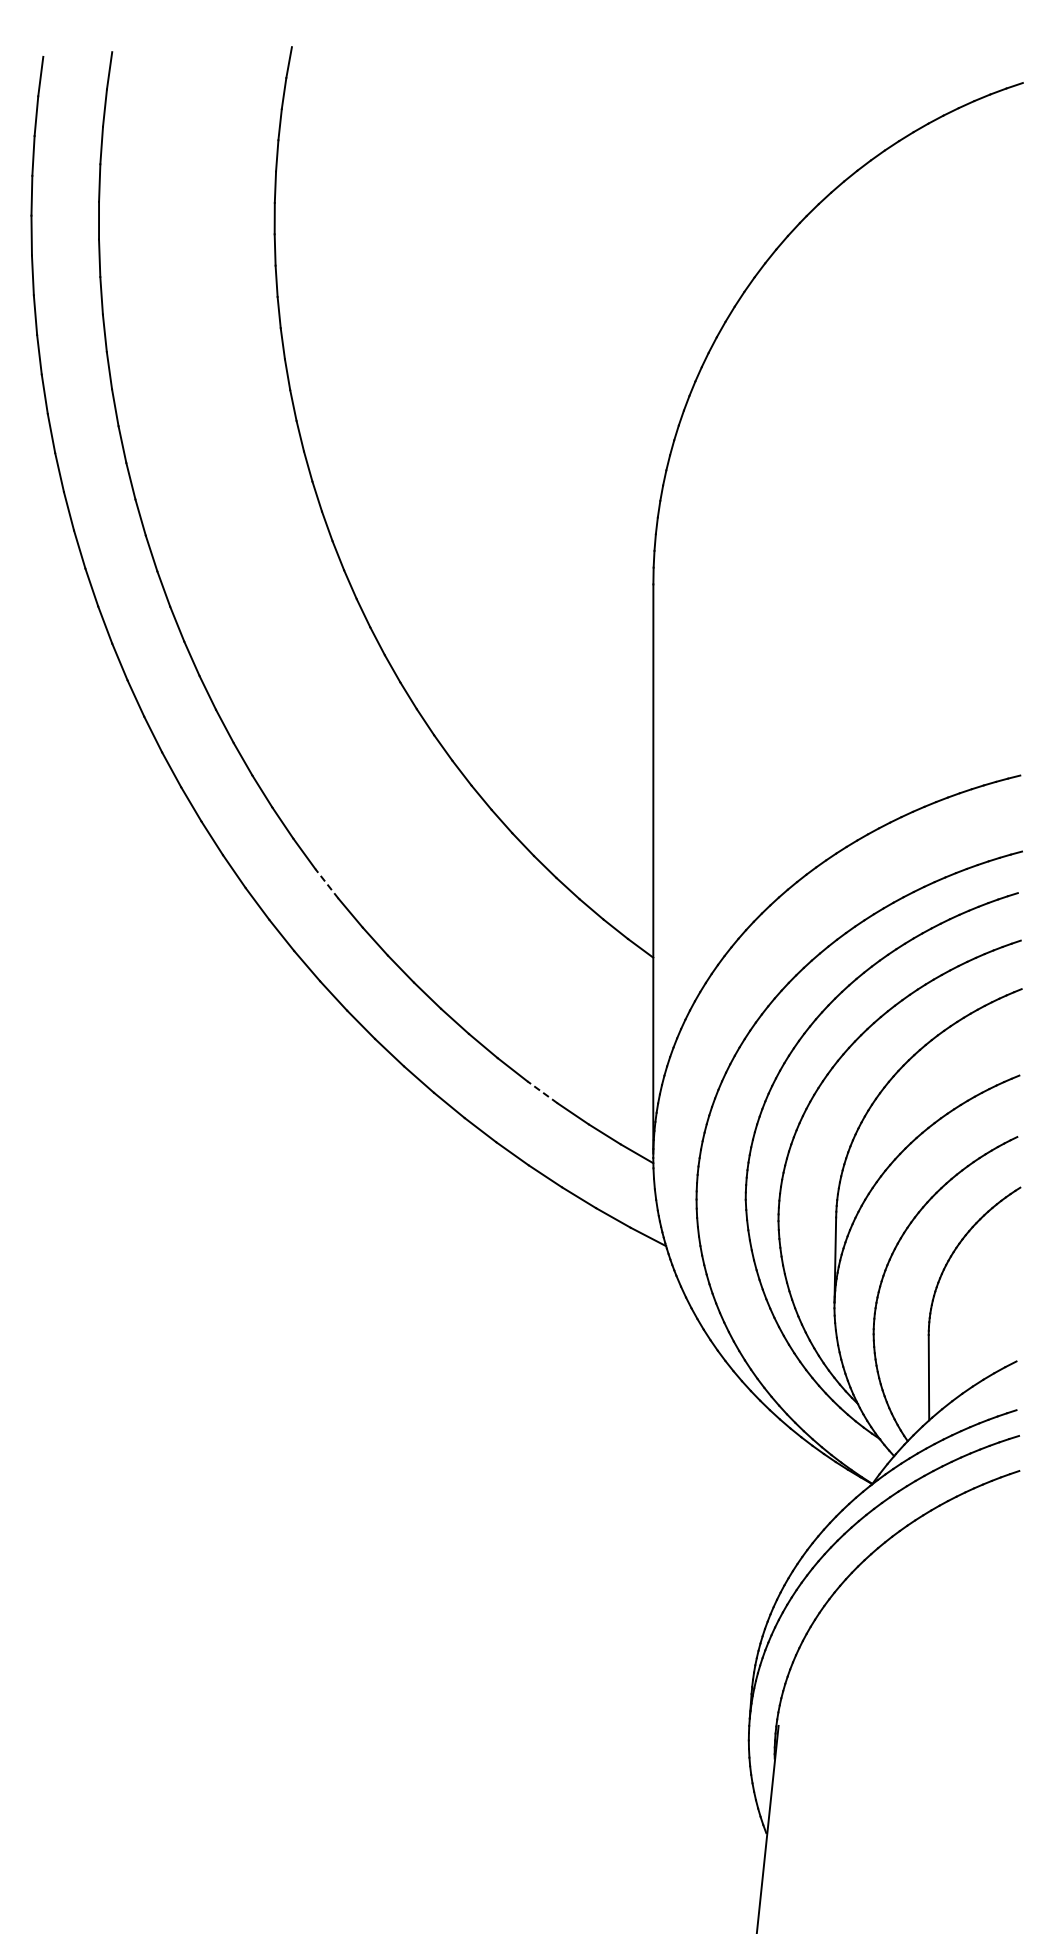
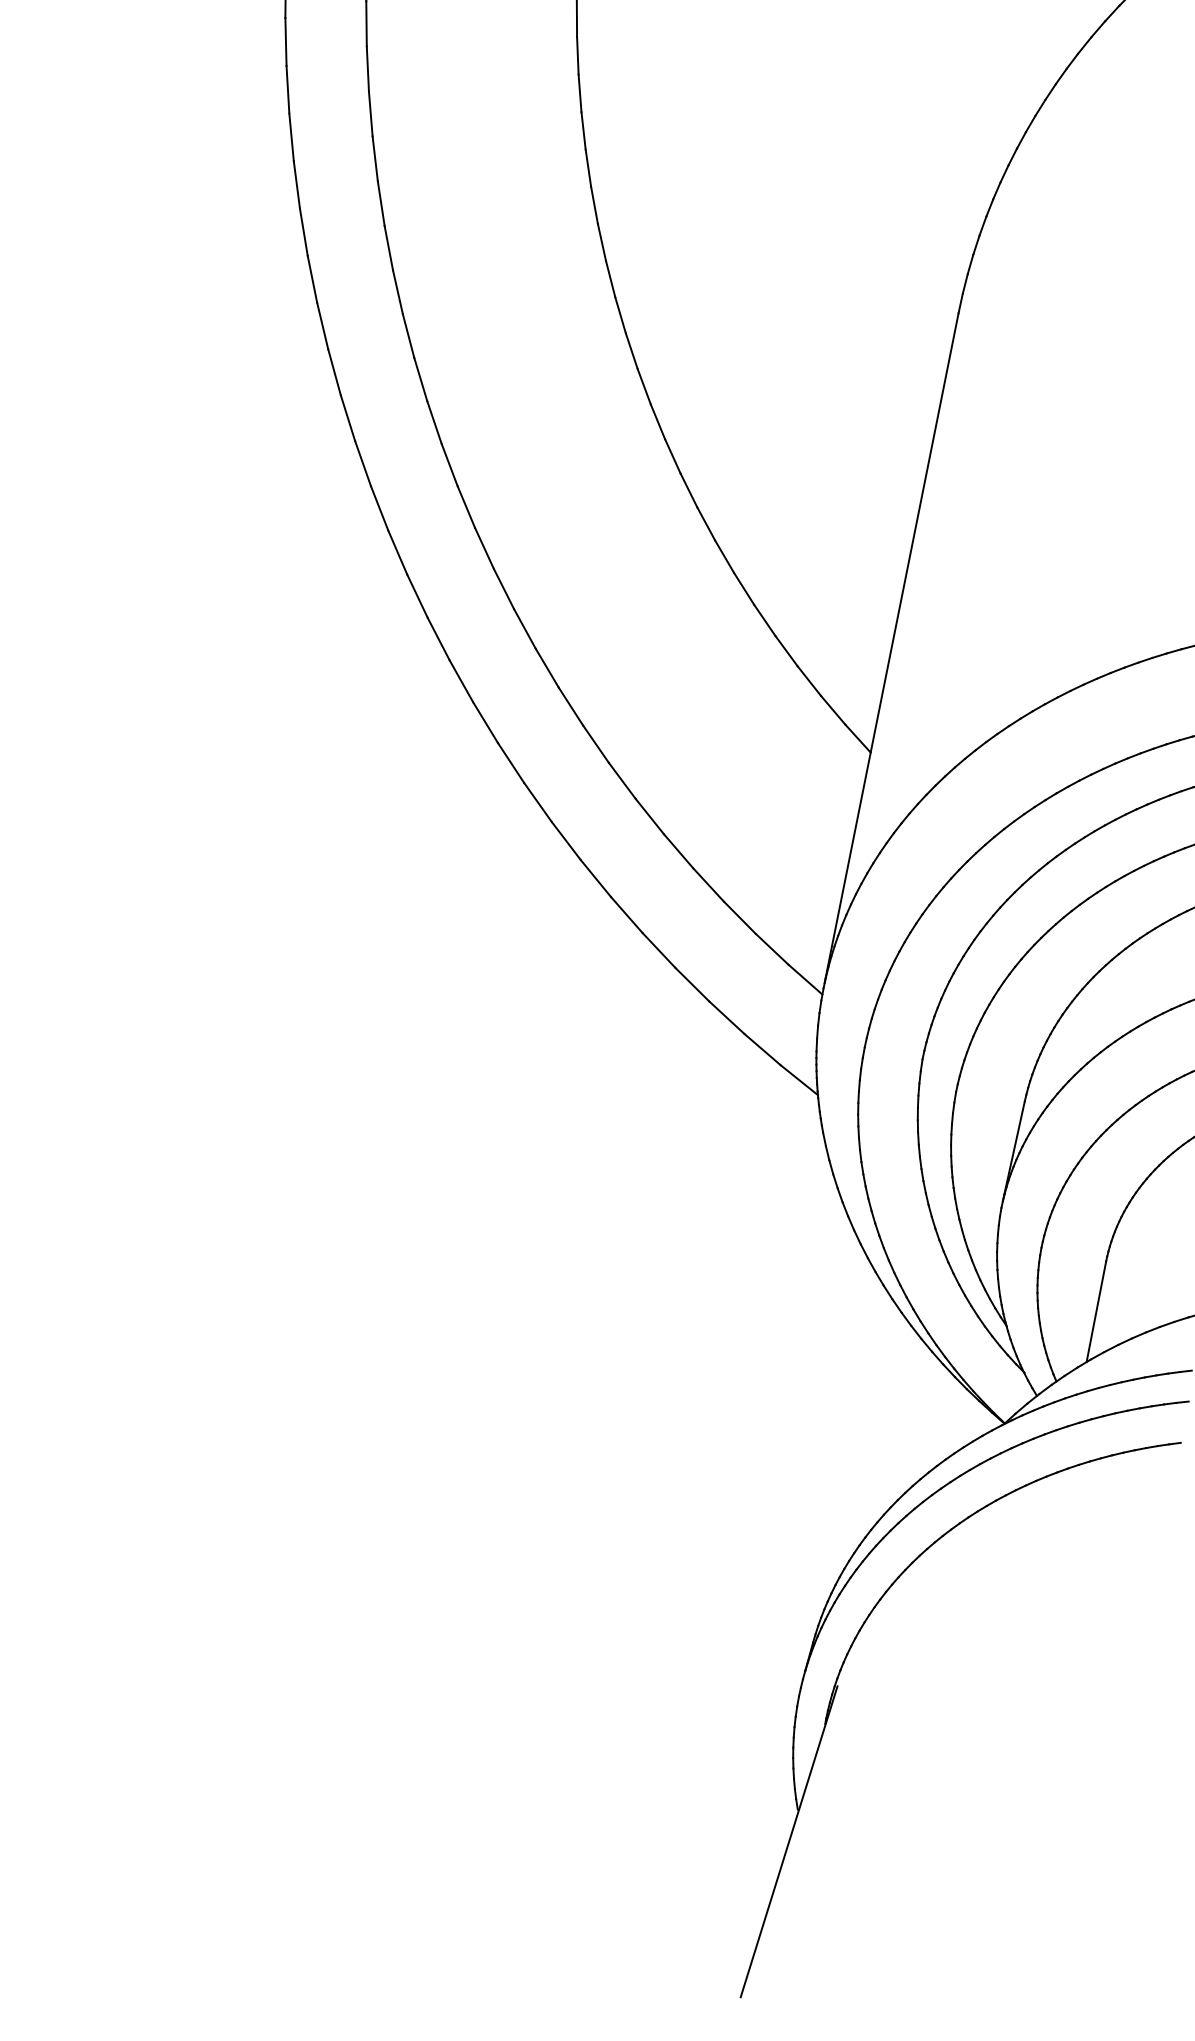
line: (327, 883) -> (504, 588), dashed -> solid
line: (542, 1092) -> (708, 885), dashed -> solid

